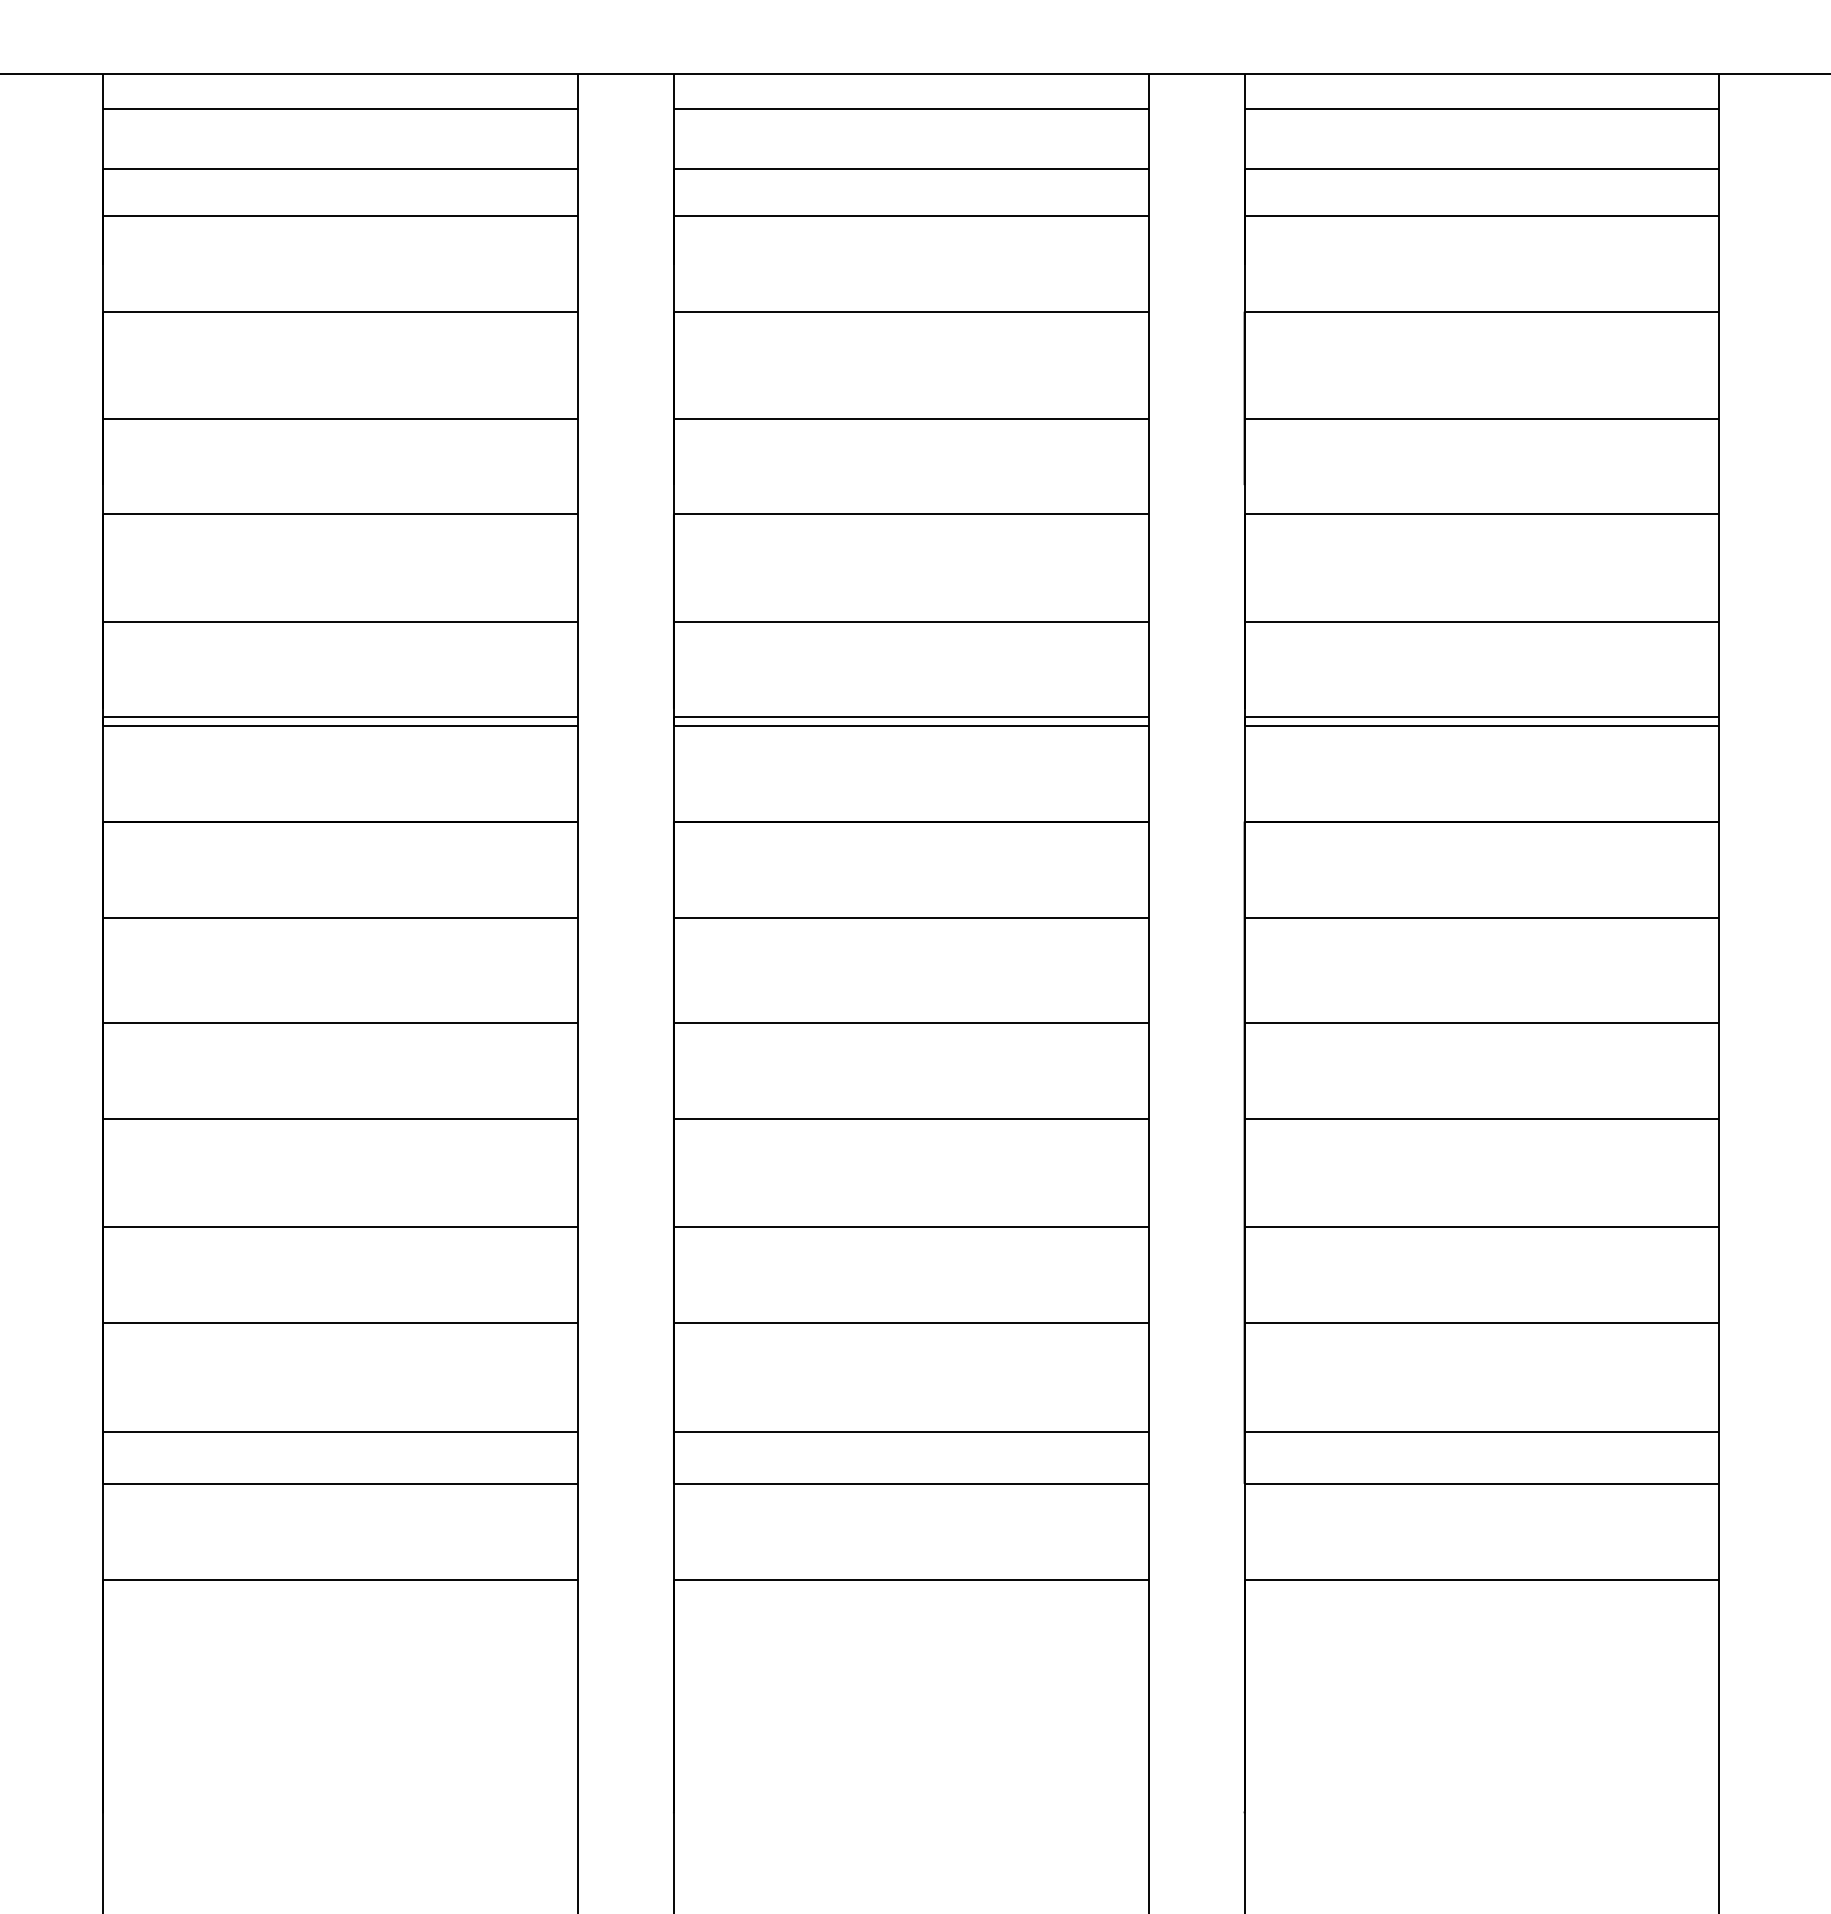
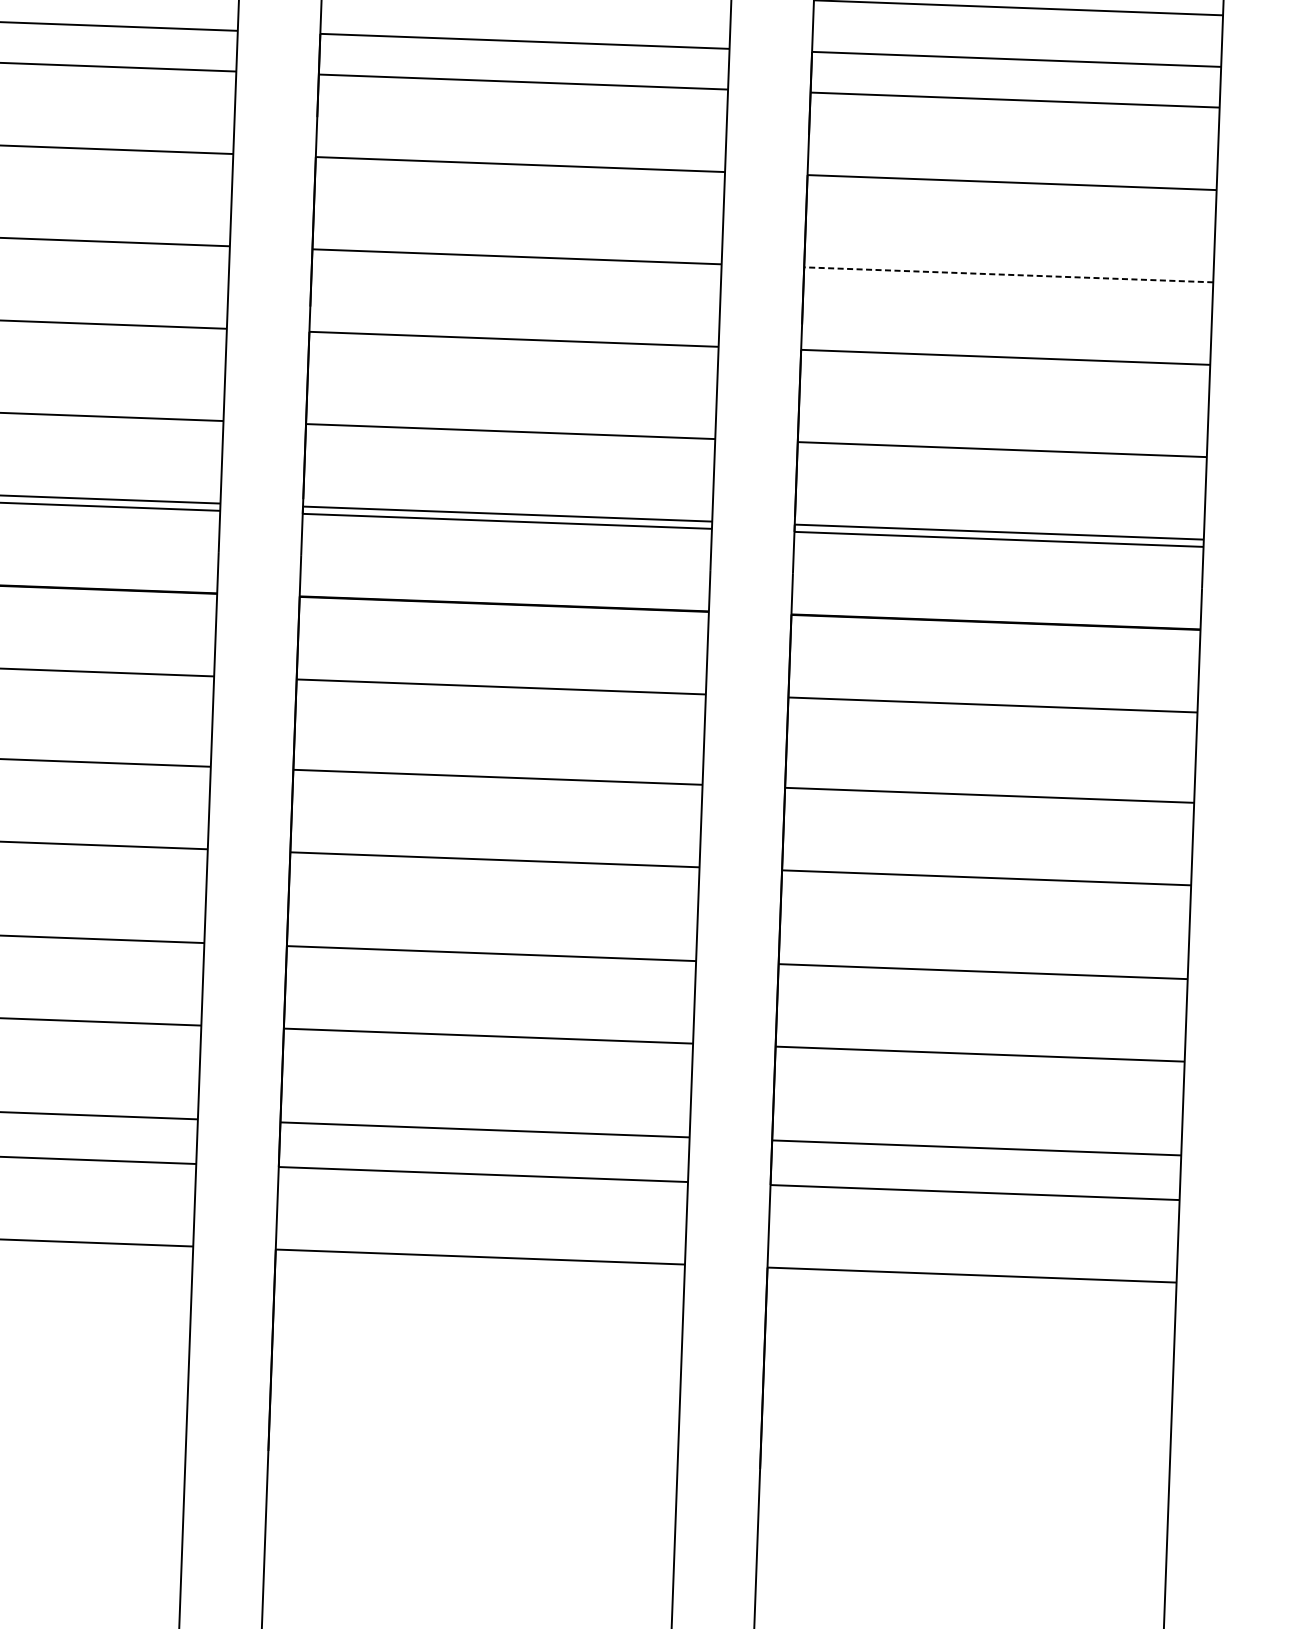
line: (1481, 418) -> (1008, 274), solid -> dashed

